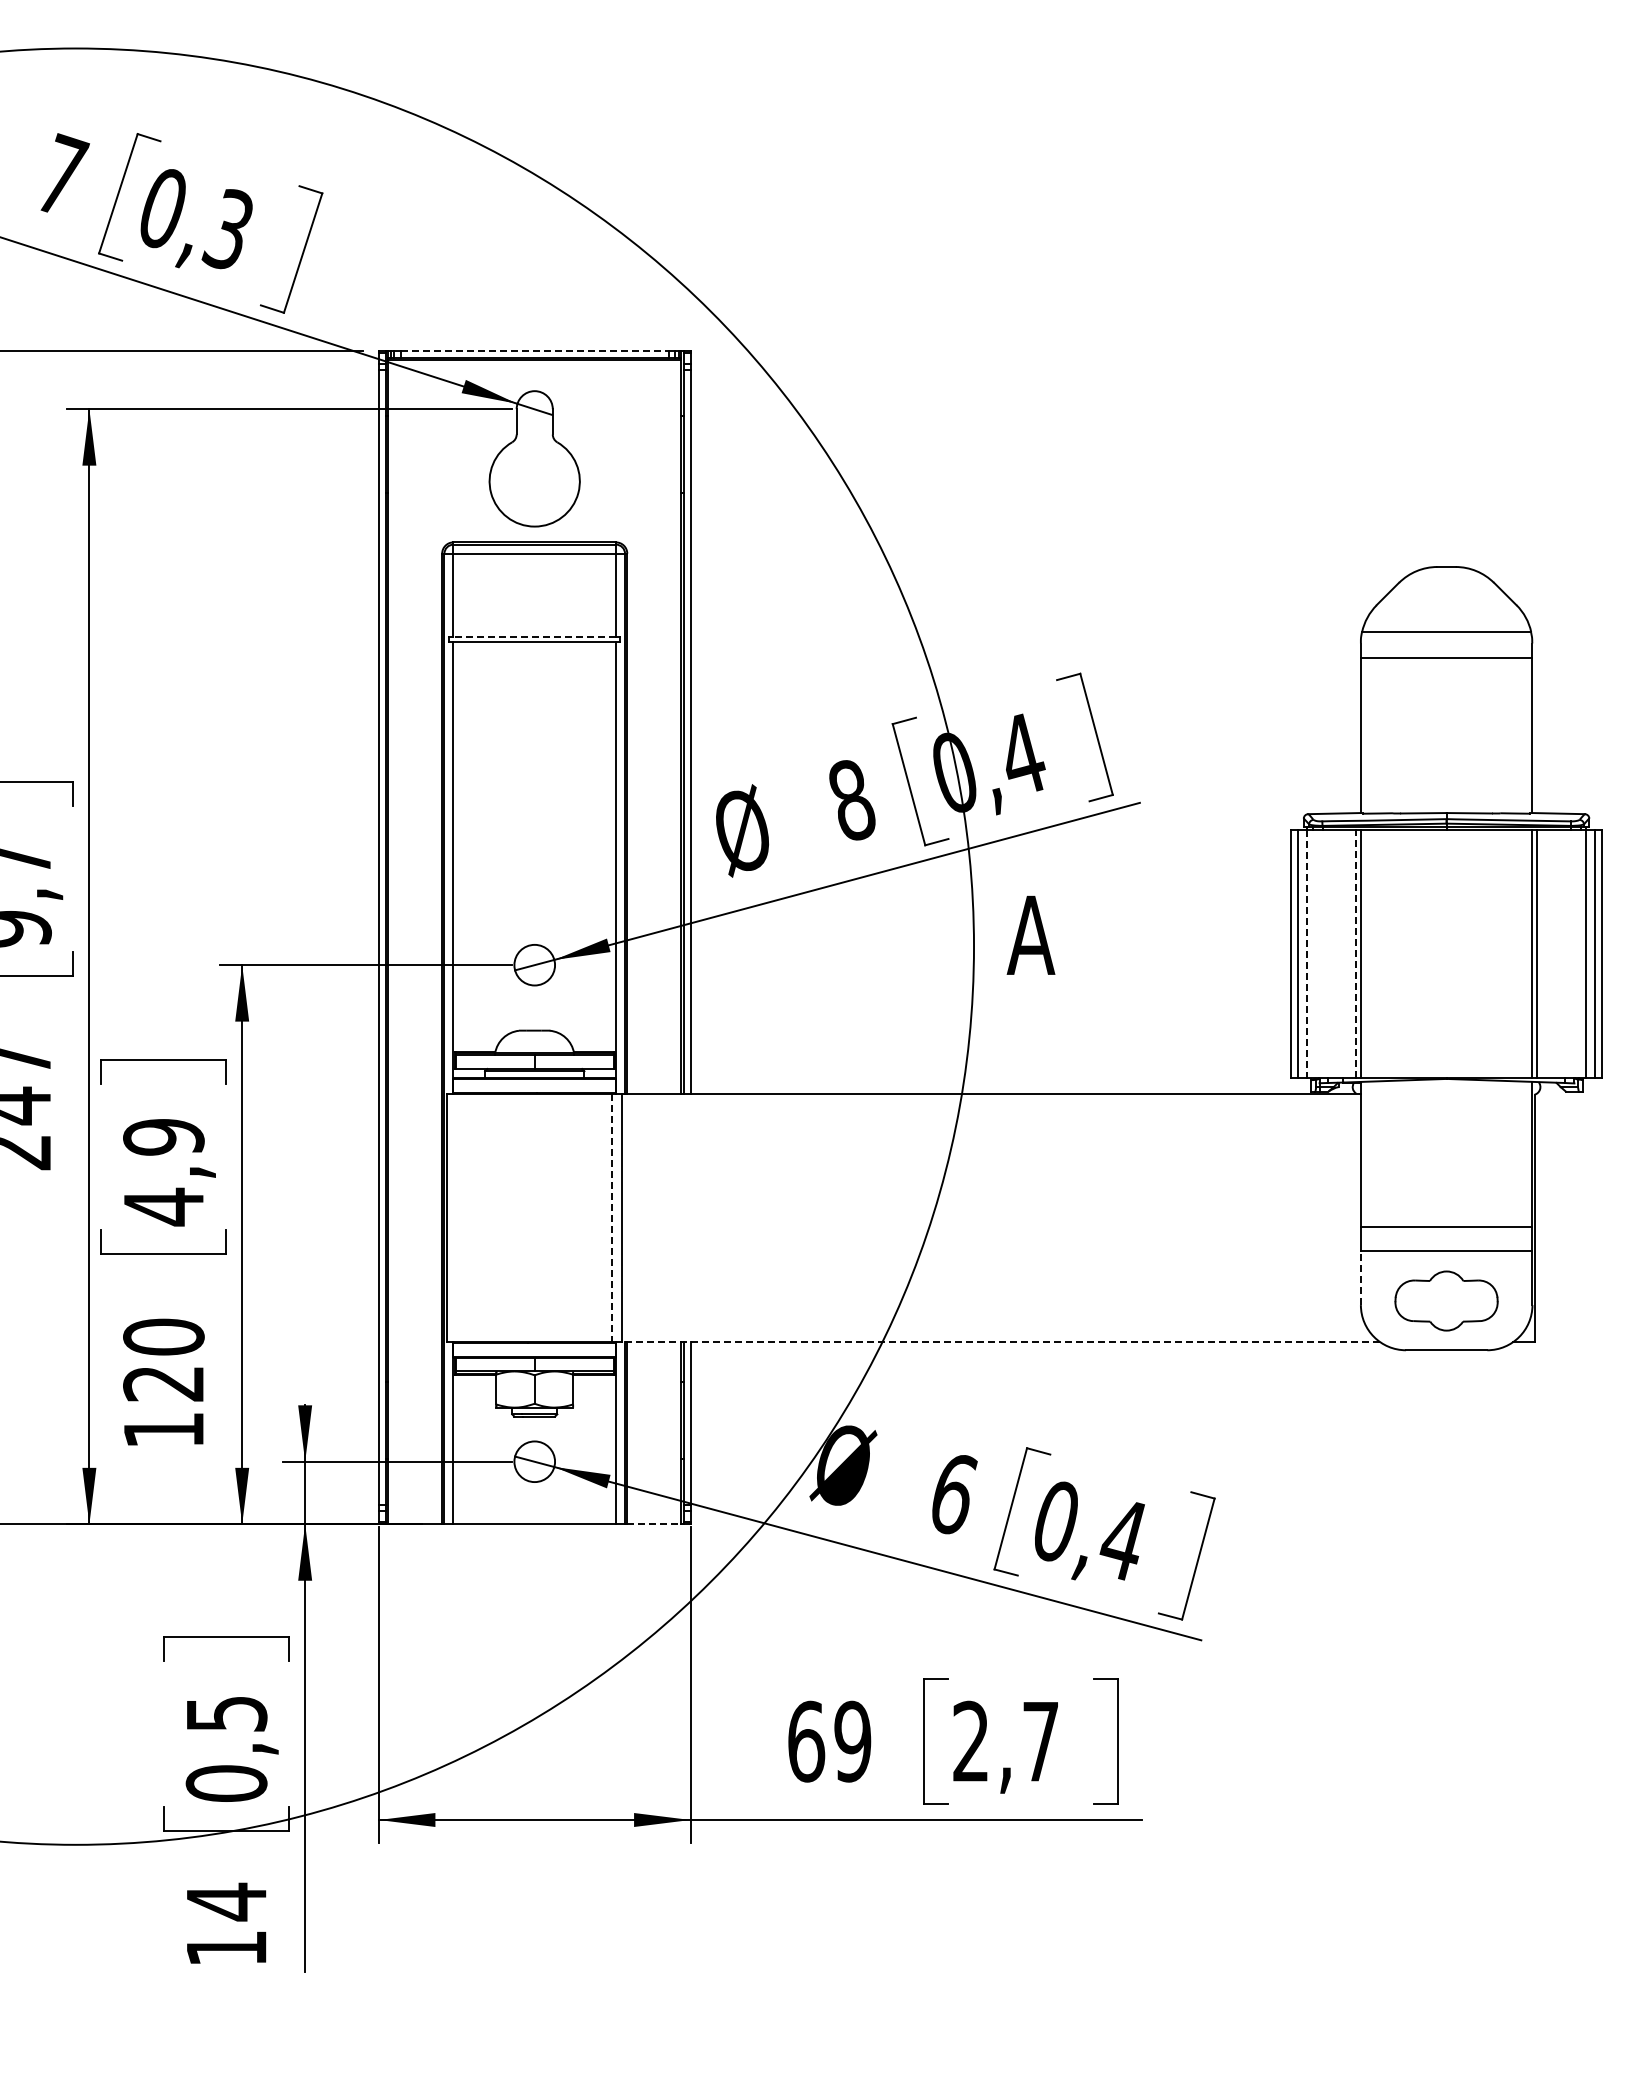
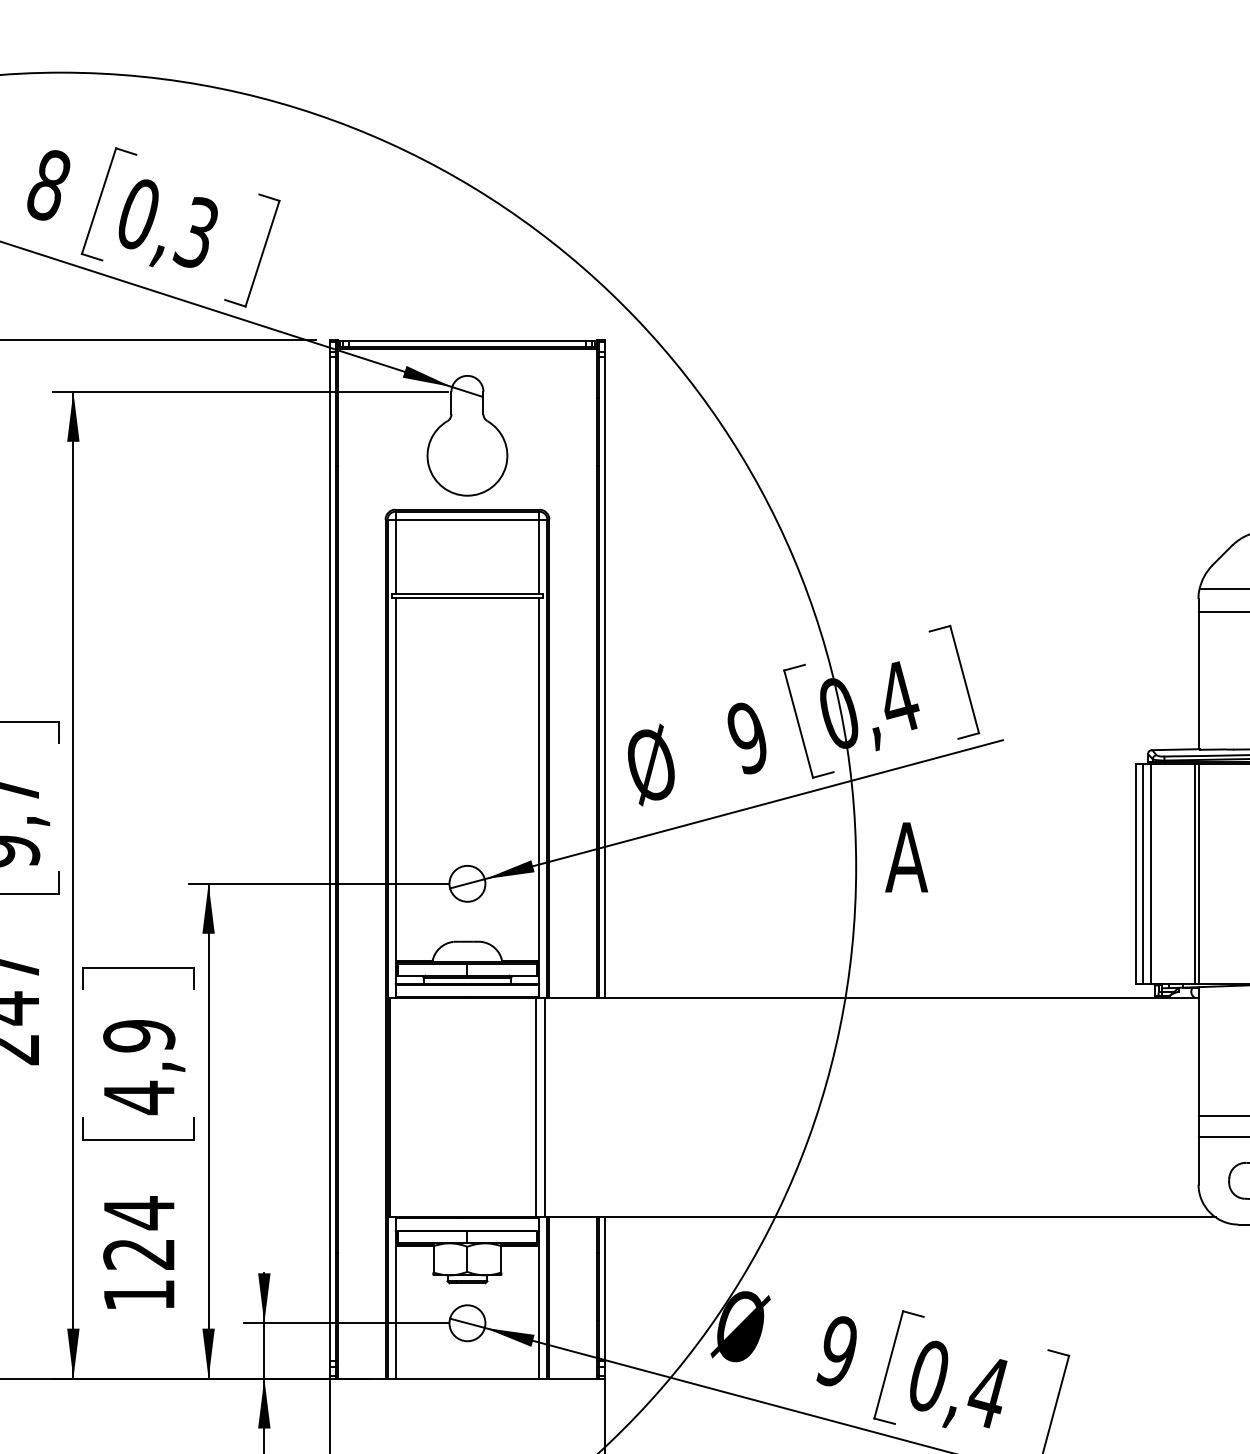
text: (63, 174) -> (50, 184), 7 -> 8
line: (534, 351) -> (467, 340), dashed -> solid
line: (534, 637) -> (467, 593), dashed -> solid
text: (851, 800) -> (747, 738), 8 -> 9
line: (1356, 953) -> (1194, 873), dashed -> solid
line: (1306, 954) -> (1150, 874), dashed -> solid
line: (612, 1218) -> (536, 1107), dashed -> solid
line: (1360, 1278) -> (1198, 1161), dashed -> solid
text: (163, 1337) -> (138, 1213), 120 -> 124
line: (1001, 1342) -> (880, 1217), dashed -> solid
text: (953, 1493) -> (838, 1351), 6 -> 9
line: (654, 1524) -> (573, 1378), dashed -> solid

